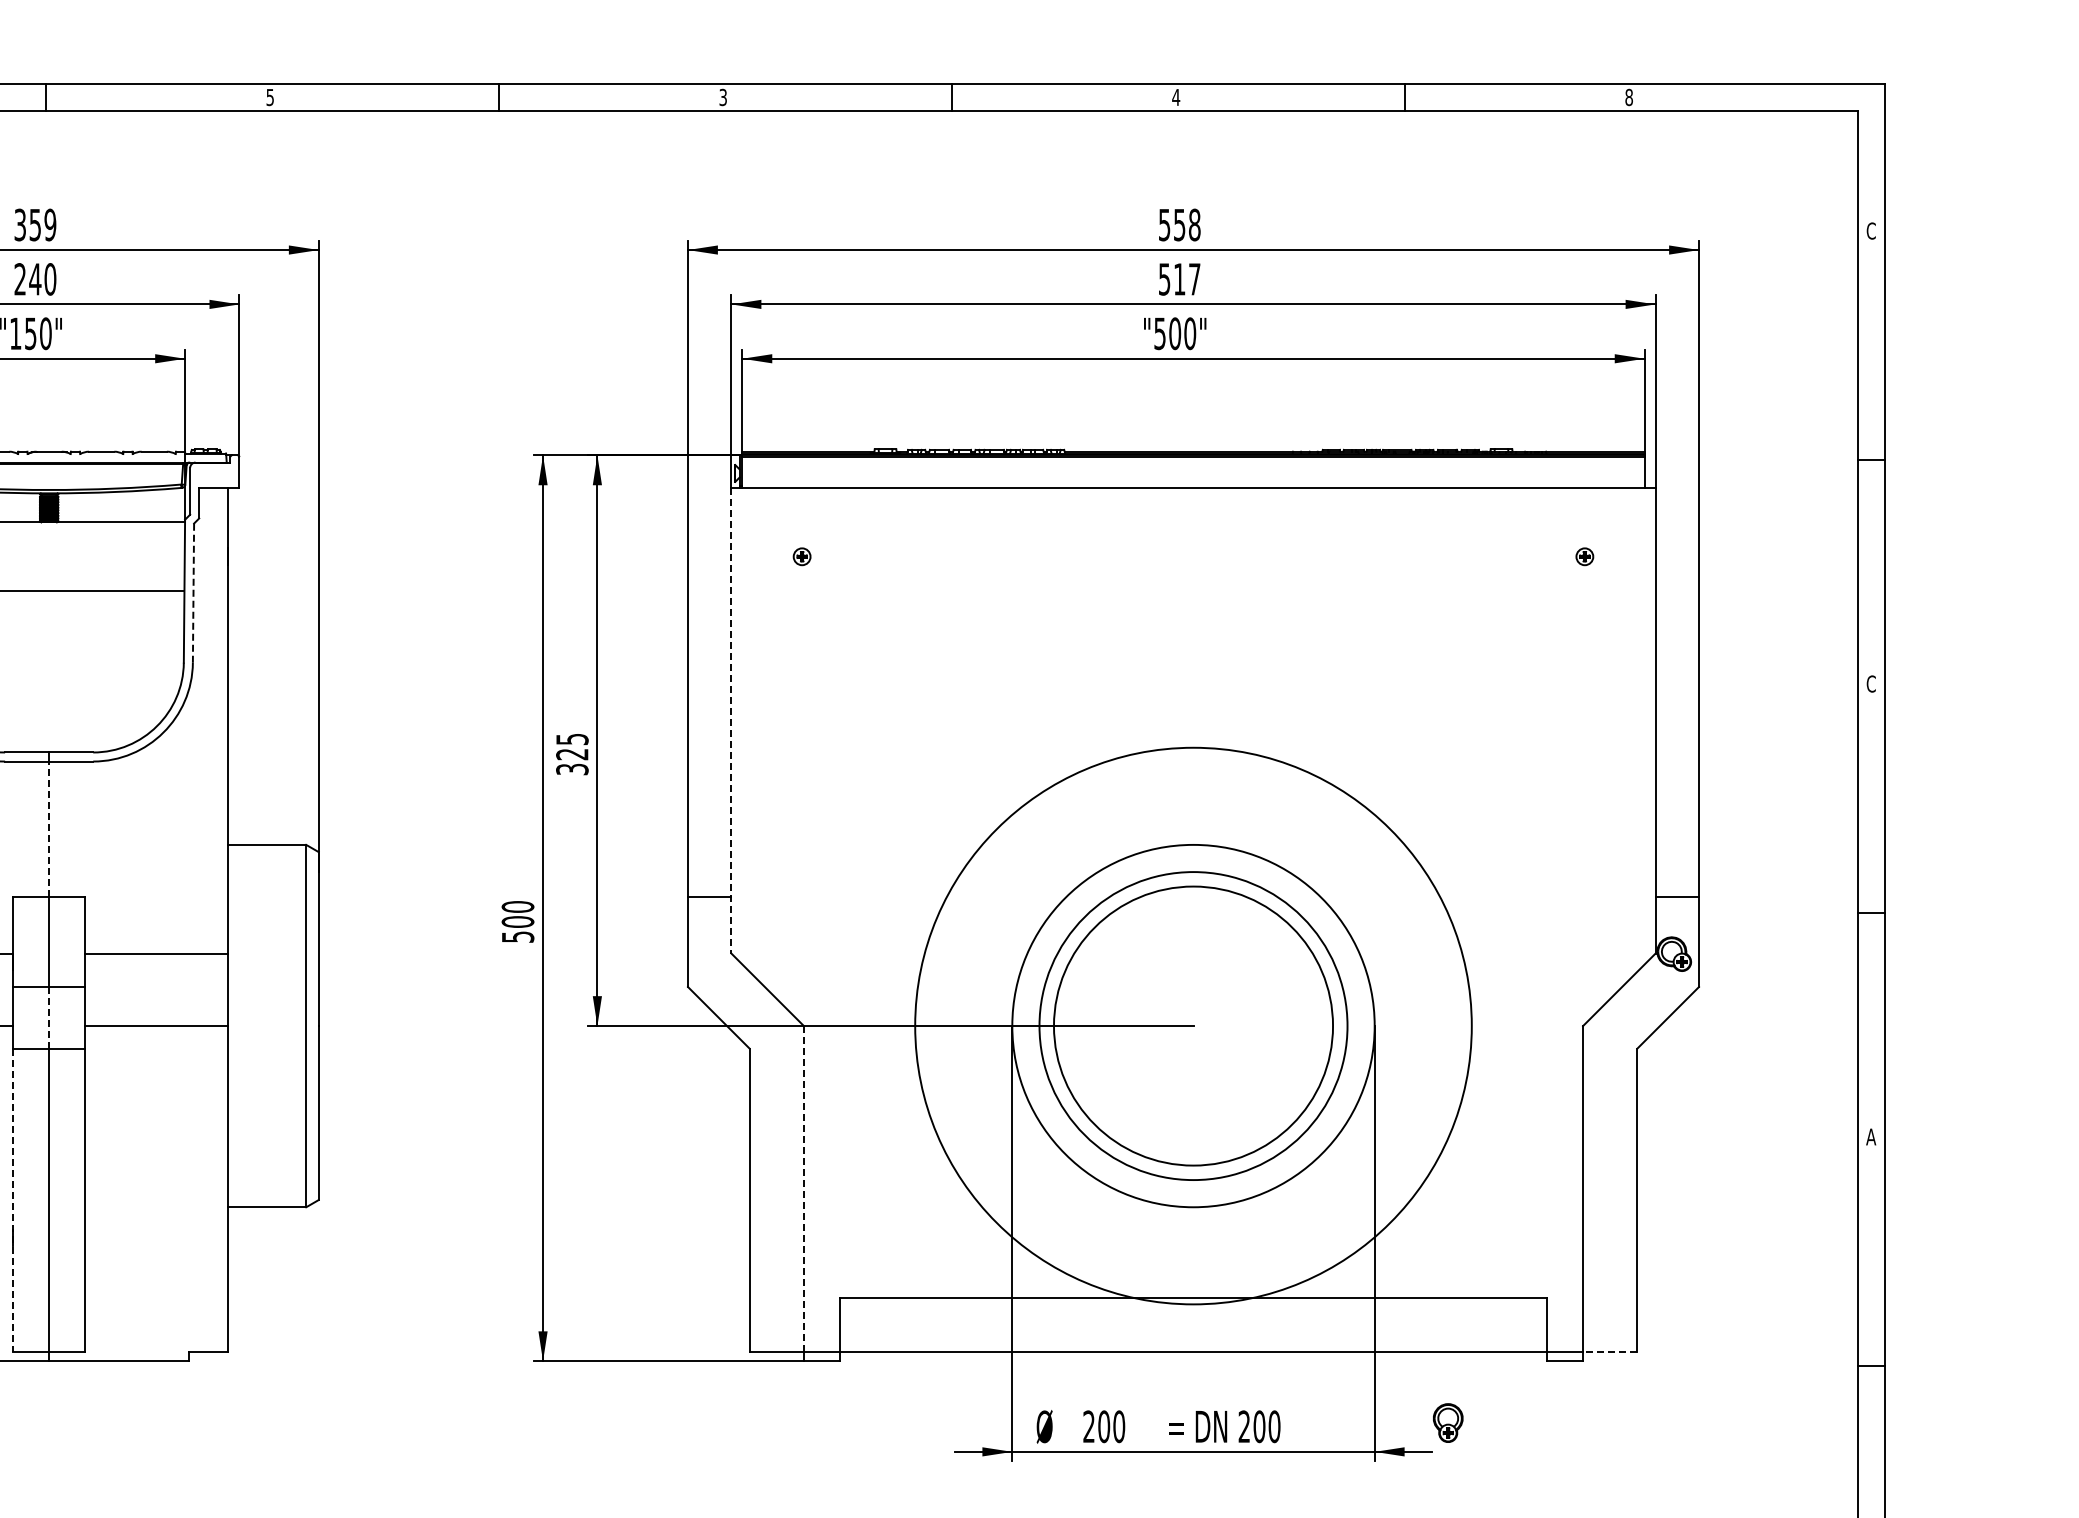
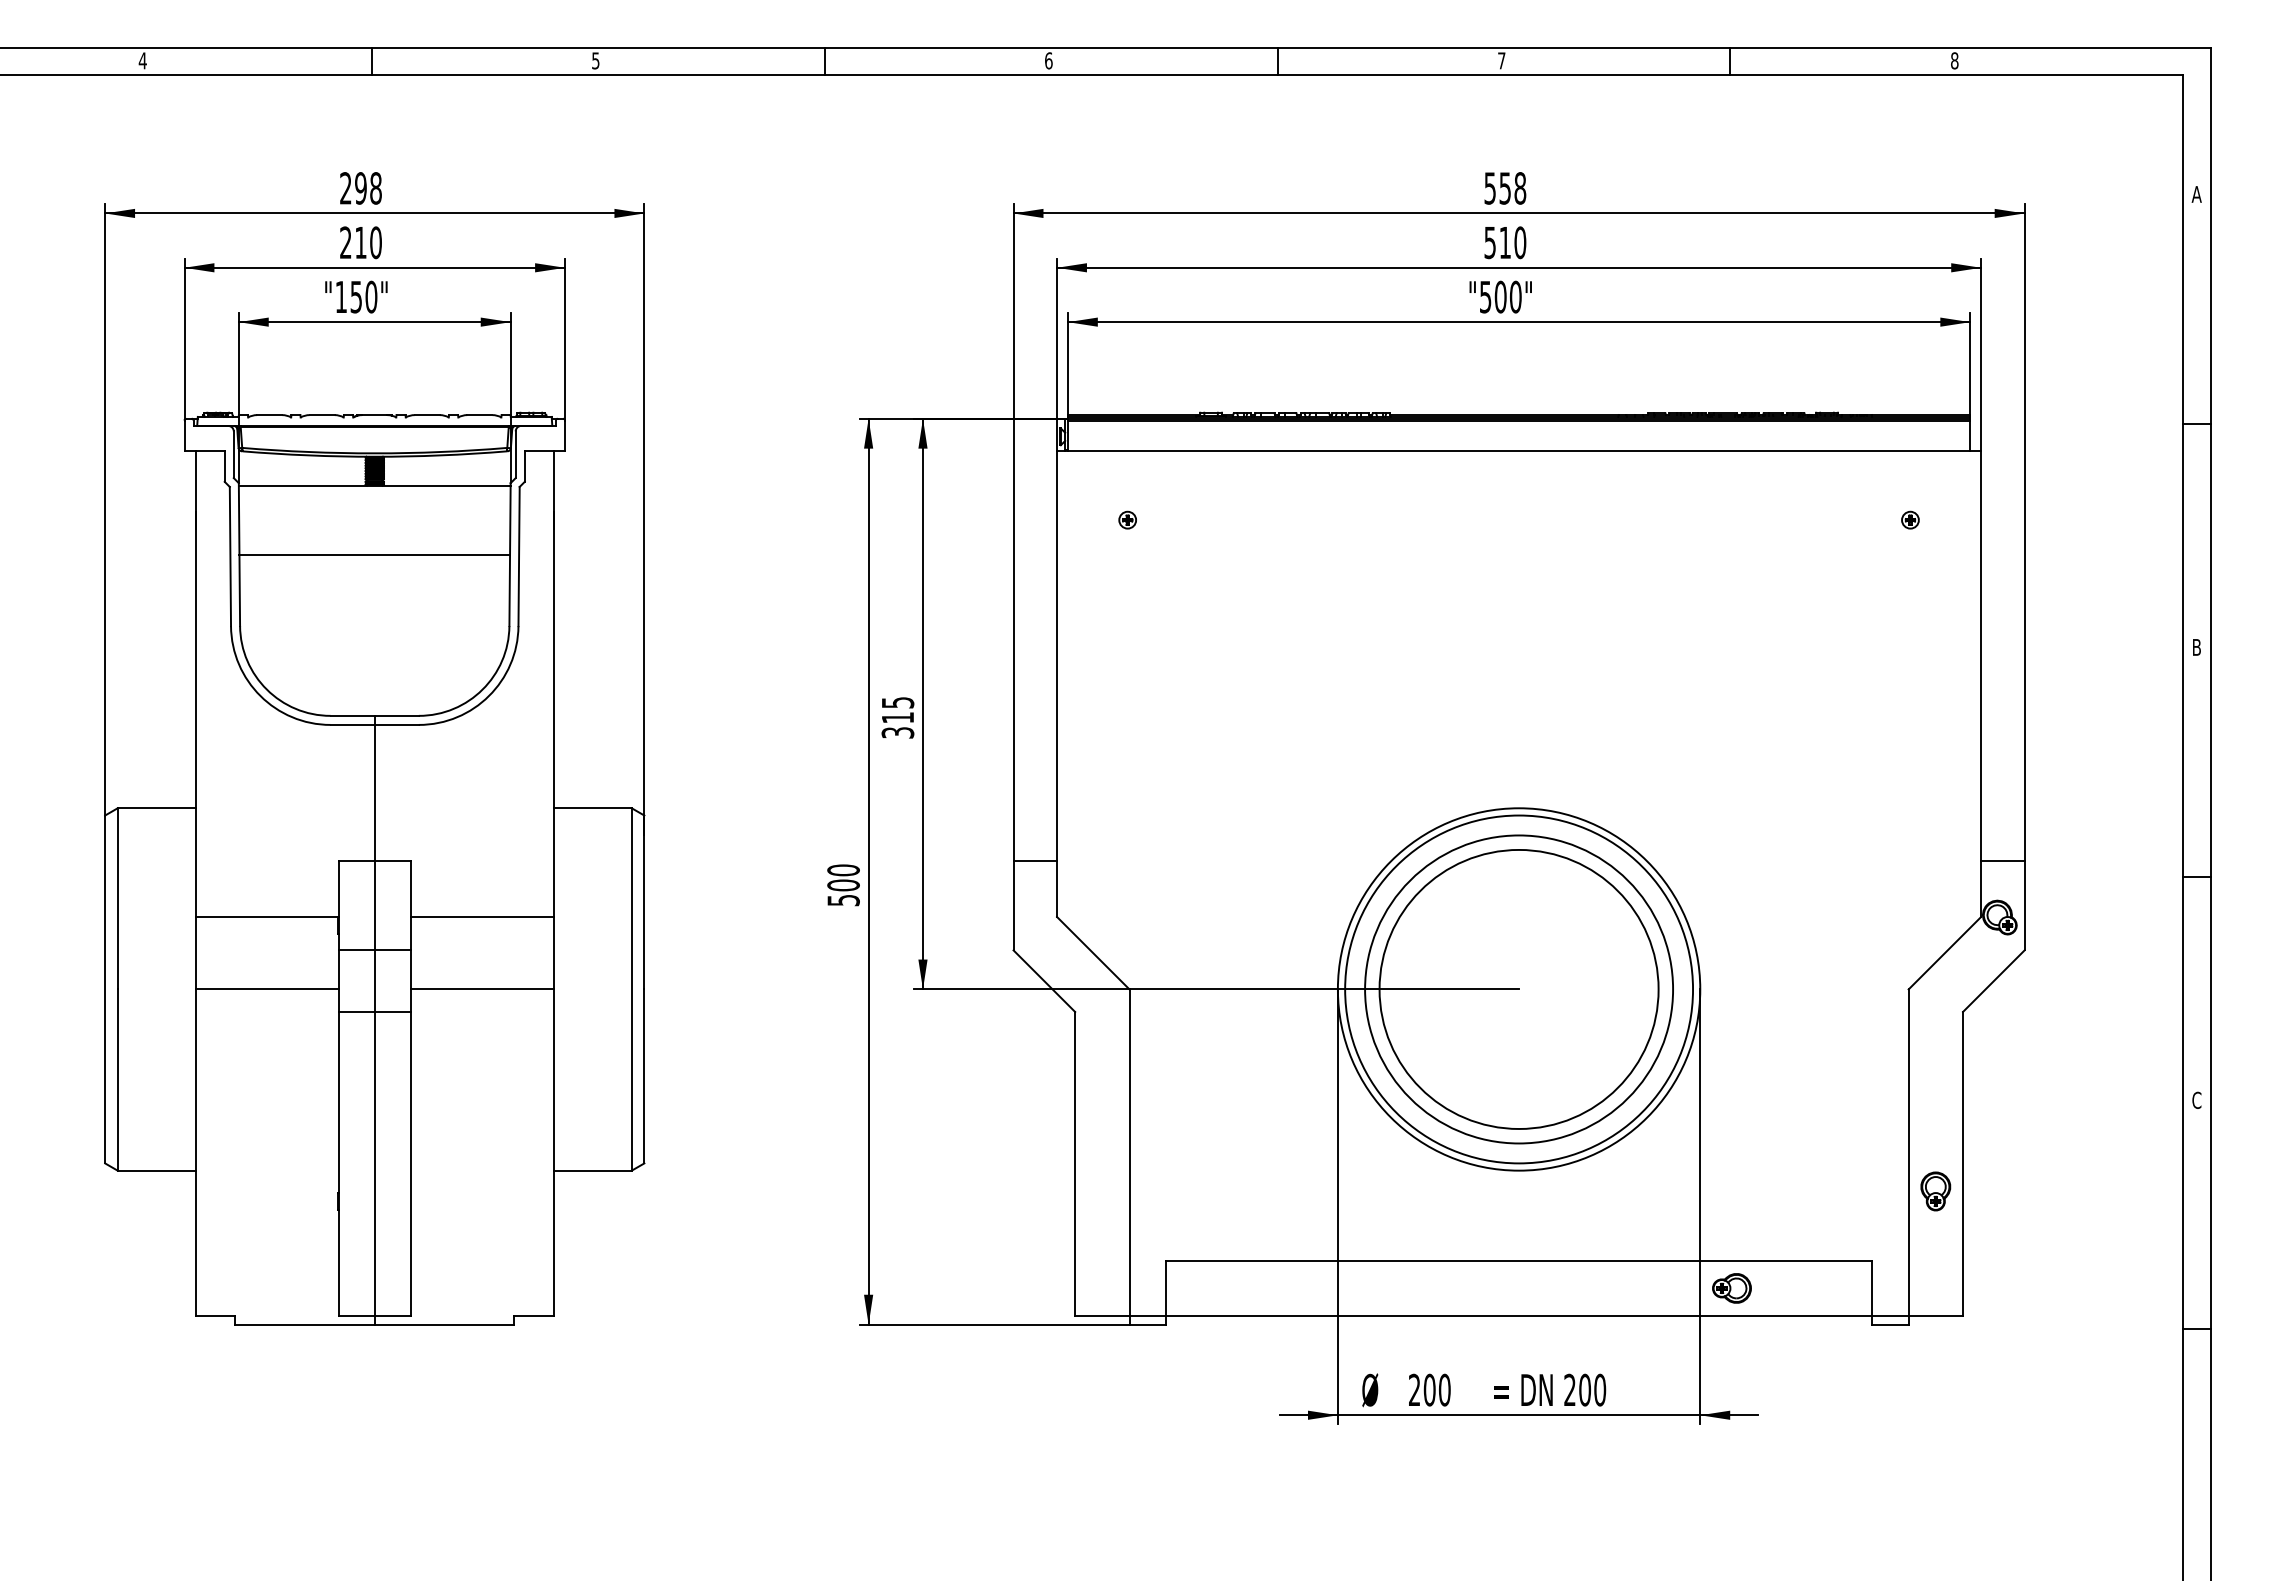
text: (722, 97) -> (1048, 60), 3 -> 6
text: (1175, 97) -> (1501, 60), 4 -> 7
text: (34, 225) -> (360, 188), 359 -> 298
text: (1870, 231) -> (2196, 194), C -> A
text: (34, 279) -> (360, 242), 240 -> 210
text: (1194, 279) -> (1520, 242), 517 -> 510
line: (193, 593) -> (519, 556), dashed -> solid
text: (1870, 684) -> (2196, 647), C -> B
line: (731, 721) -> (1057, 684), dashed -> solid
text: (571, 754) -> (897, 717), 325 -> 315
line: (48, 829) -> (374, 792), dashed -> solid
line: (48, 1018) -> (374, 981), dashed -> solid
circle: (1193, 1026) -> (1519, 989), size x0.62
text: (1870, 1136) -> (2196, 1099), A -> C
line: (803, 1190) -> (1129, 1153), dashed -> solid
line: (12, 1200) -> (338, 1163), dashed -> solid
part: (1405, 1325) -> (1731, 1288), added
line: (1609, 1352) -> (1935, 1315), dashed -> solid
part: (1447, 1423) -> (1935, 1191), moved

